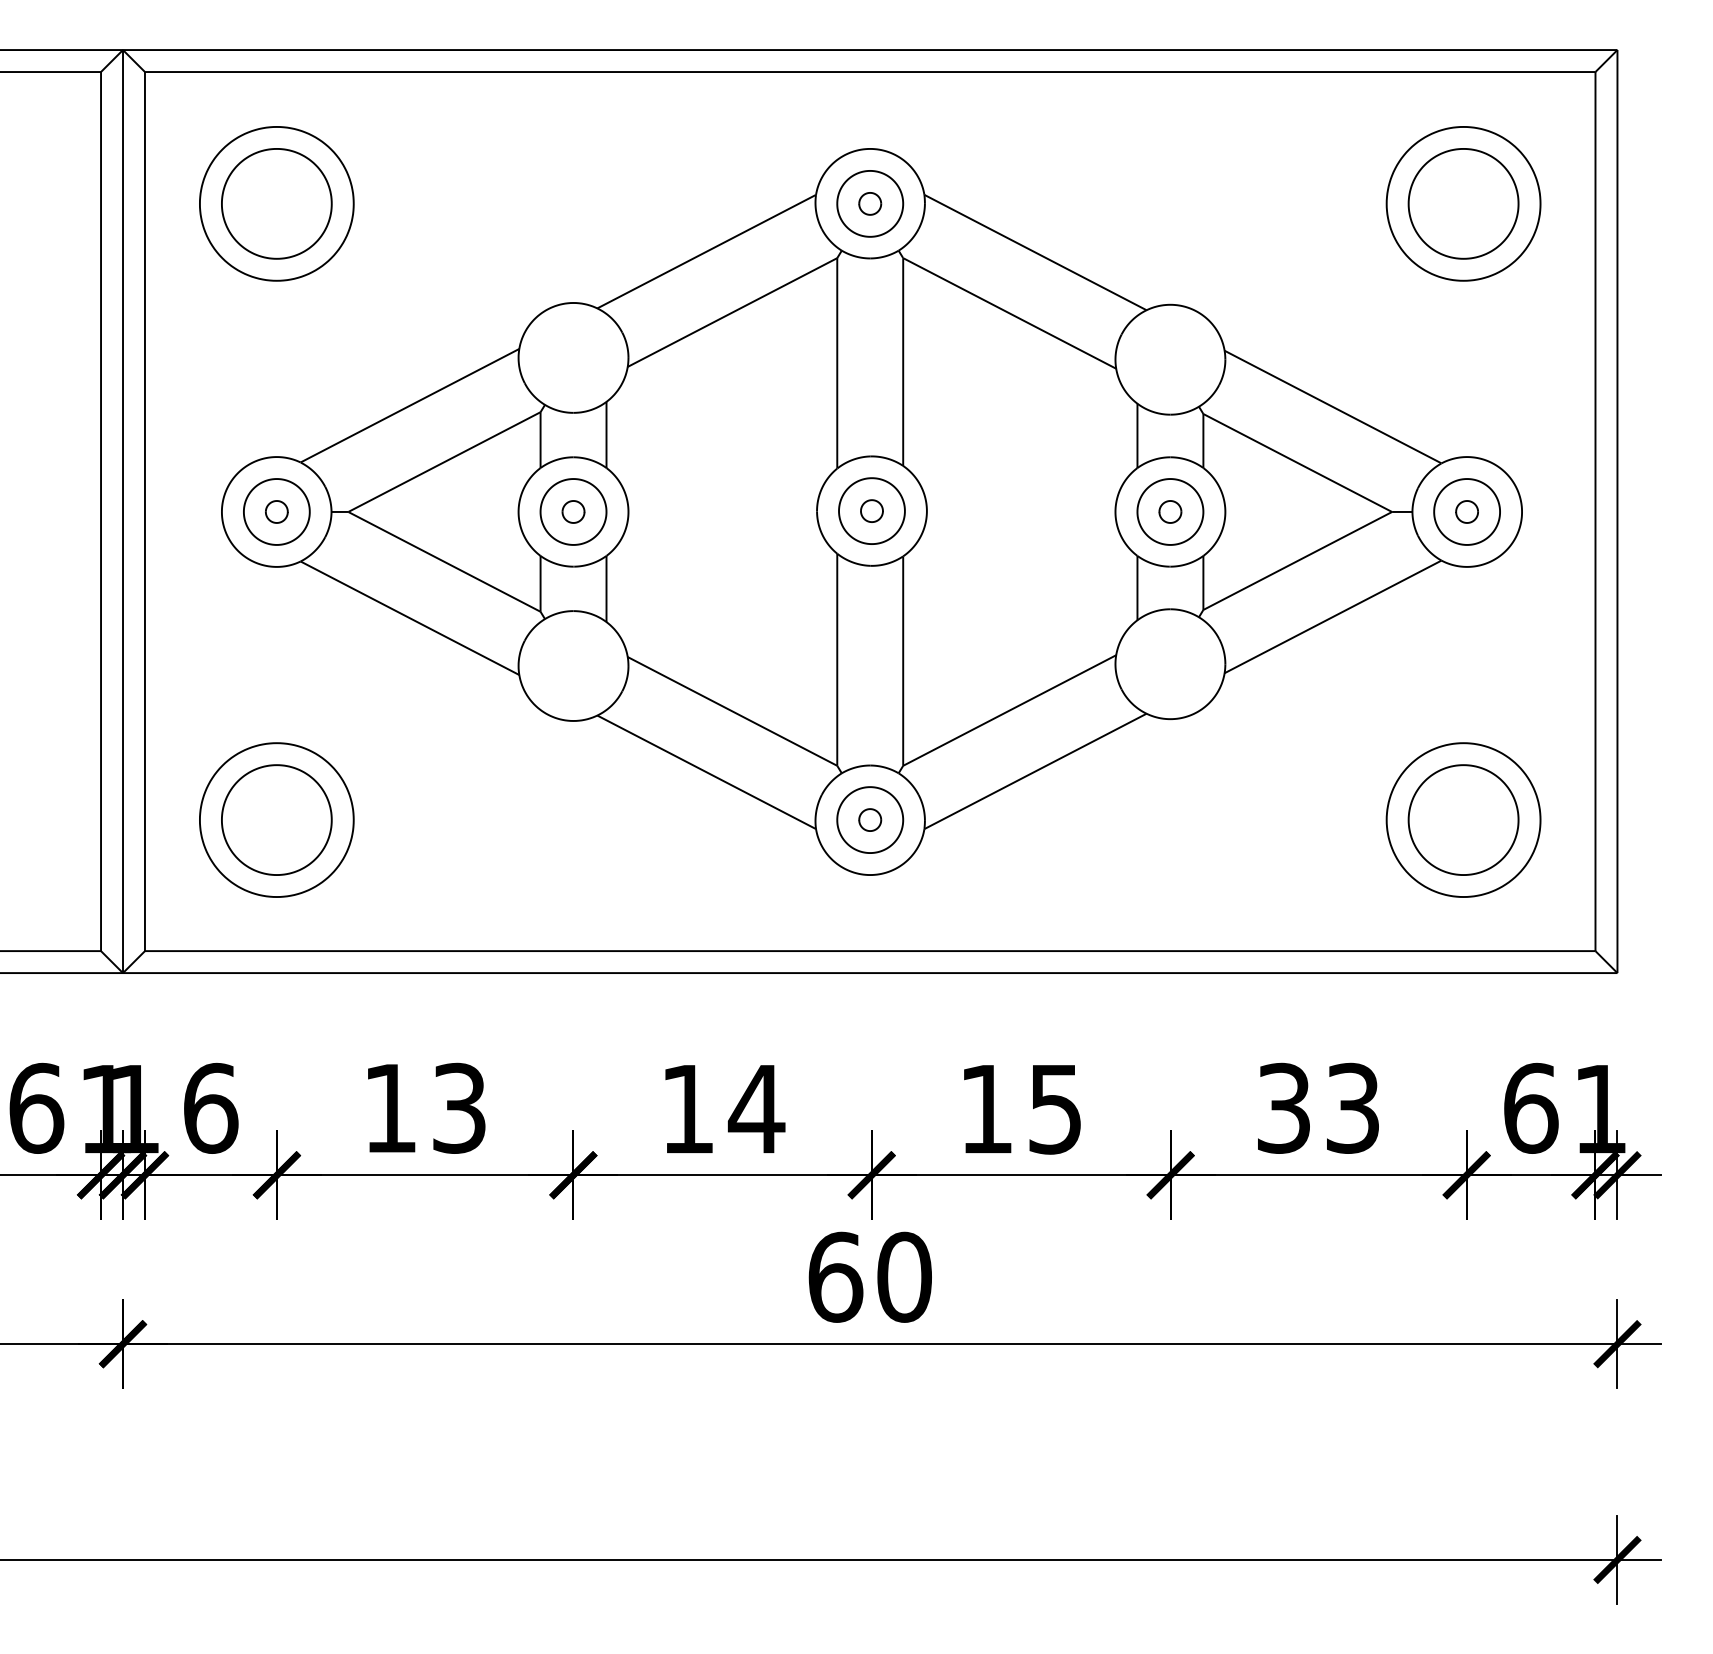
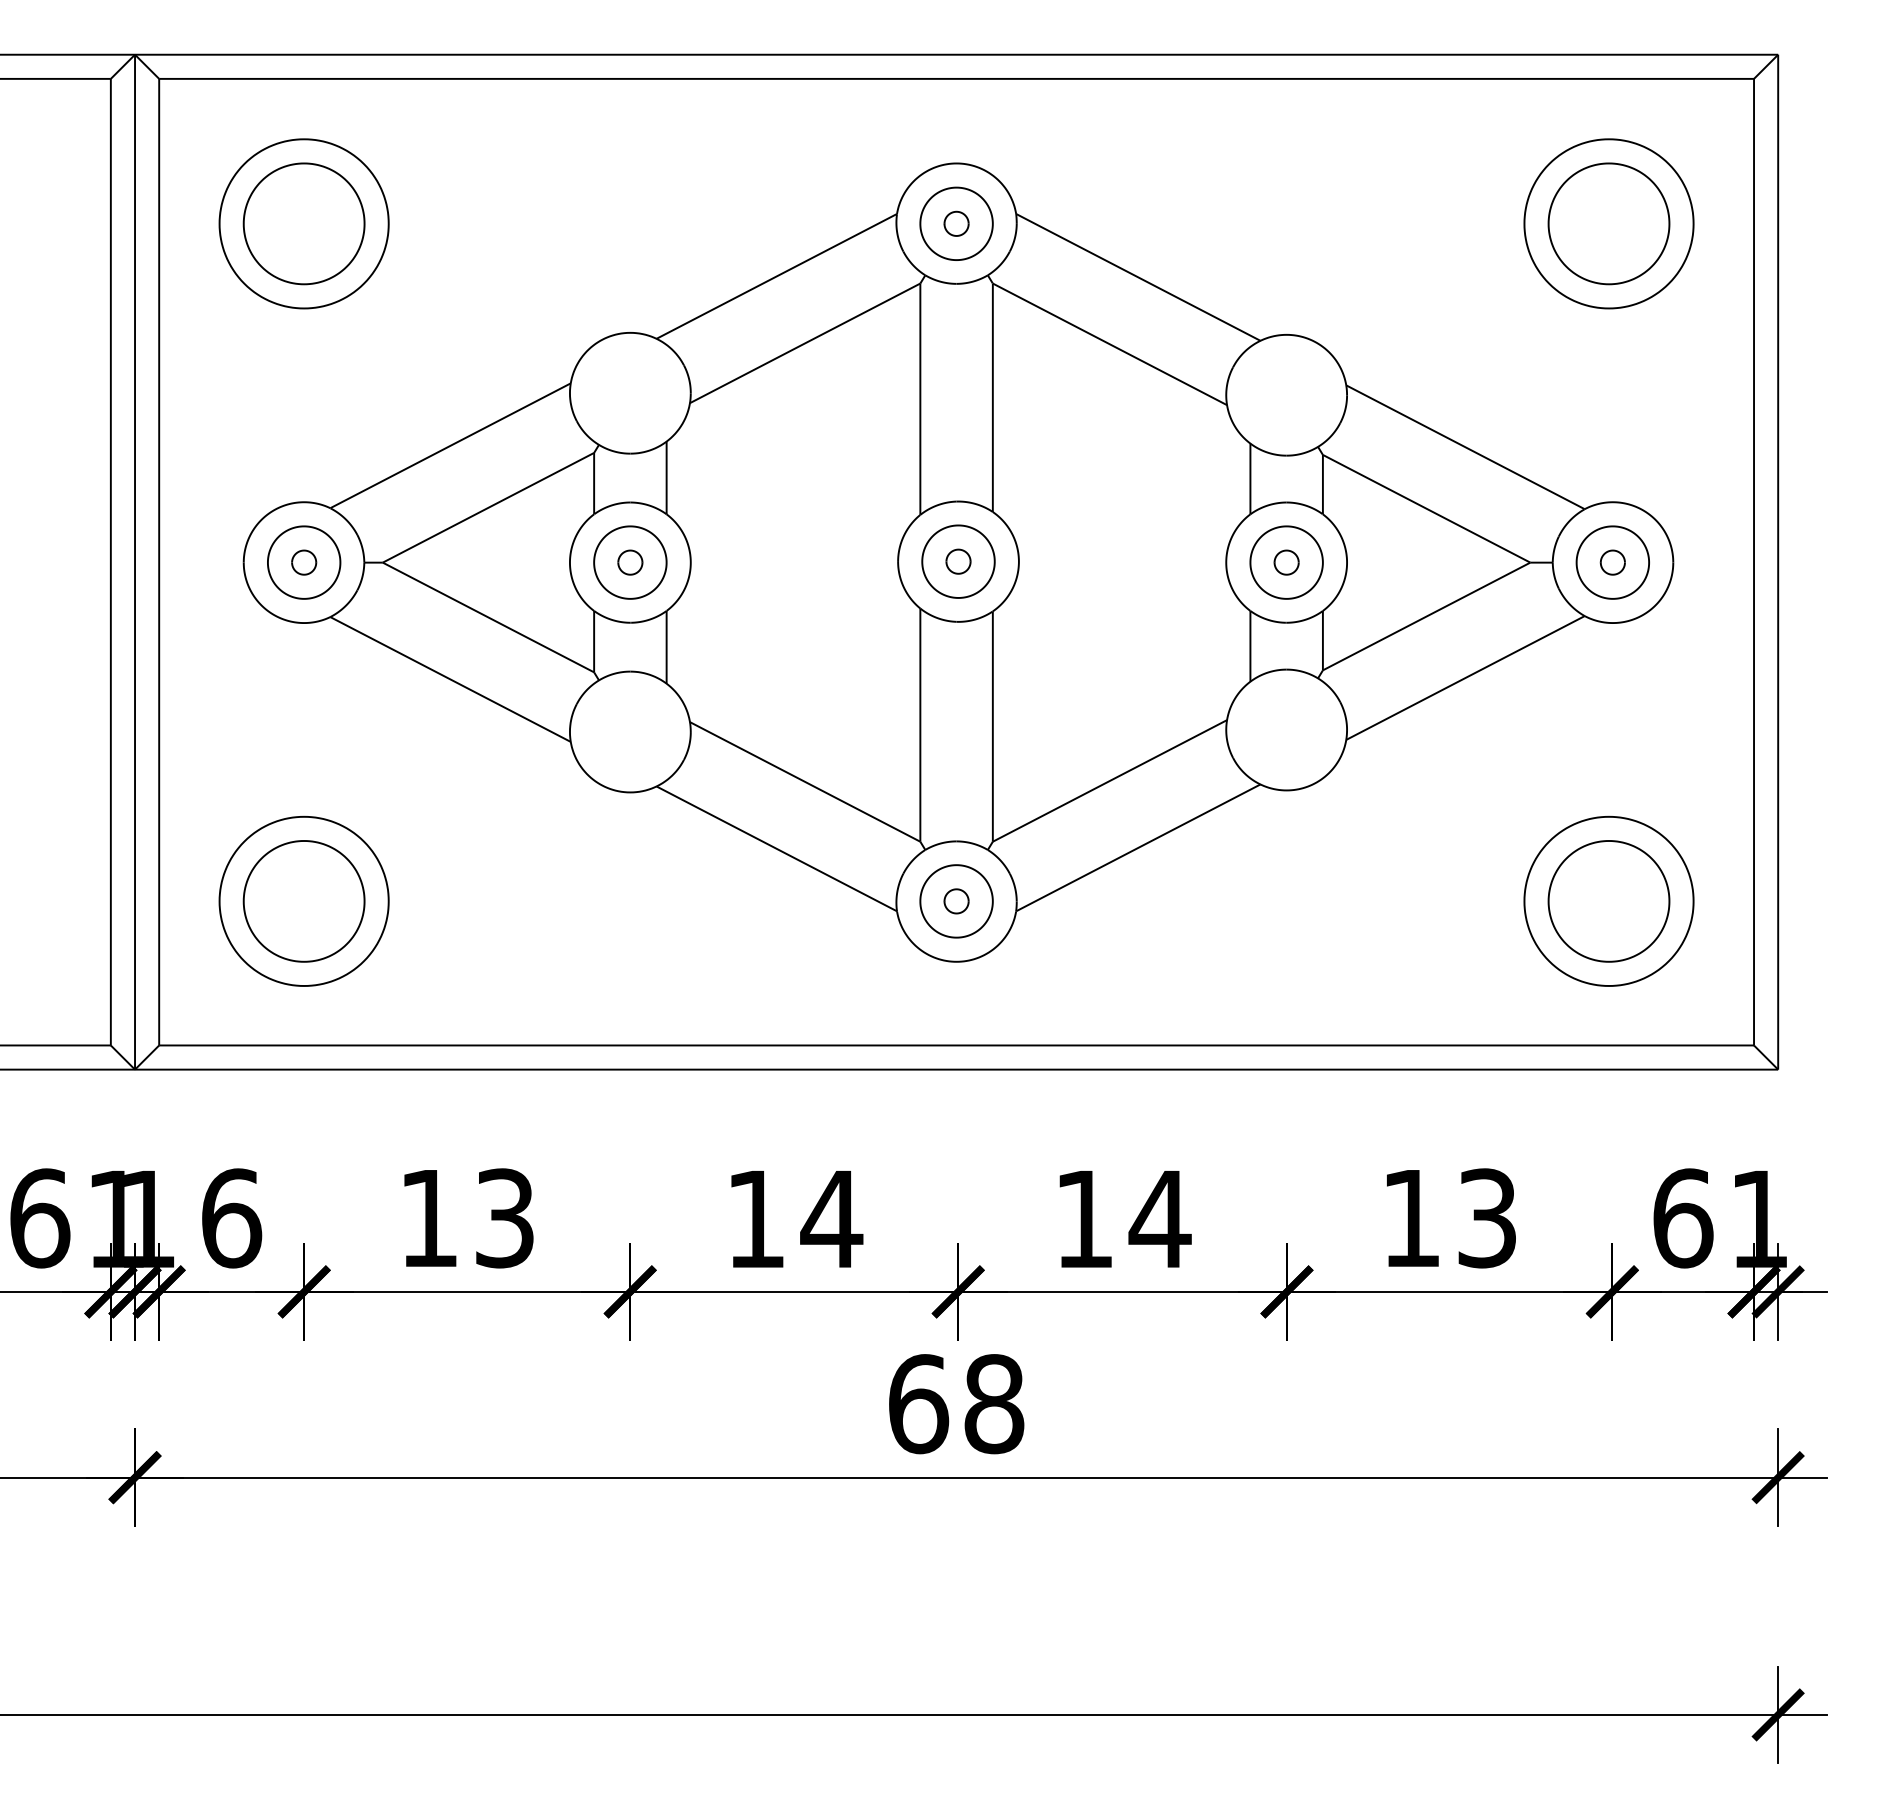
text: (1283, 1108) -> (1411, 1218), 33 -> 13
text: (1054, 1109) -> (1159, 1219), 15 -> 14
text: (904, 1277) -> (994, 1404), 60 -> 68

